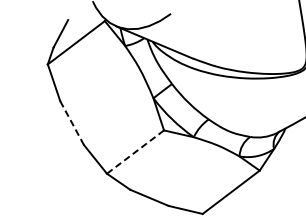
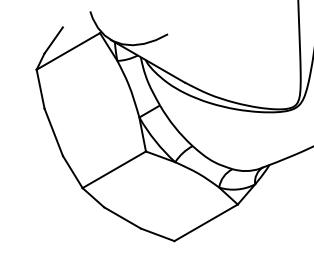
line: (71, 123) -> (53, 132), dashed -> solid
line: (135, 151) -> (114, 169), dashed -> solid

